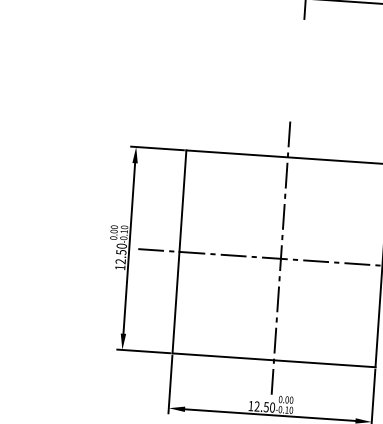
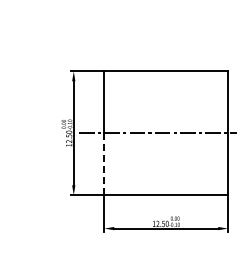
line: (281, 257) -> (166, 132), removed
line: (176, 303) -> (104, 164), solid -> dashed

